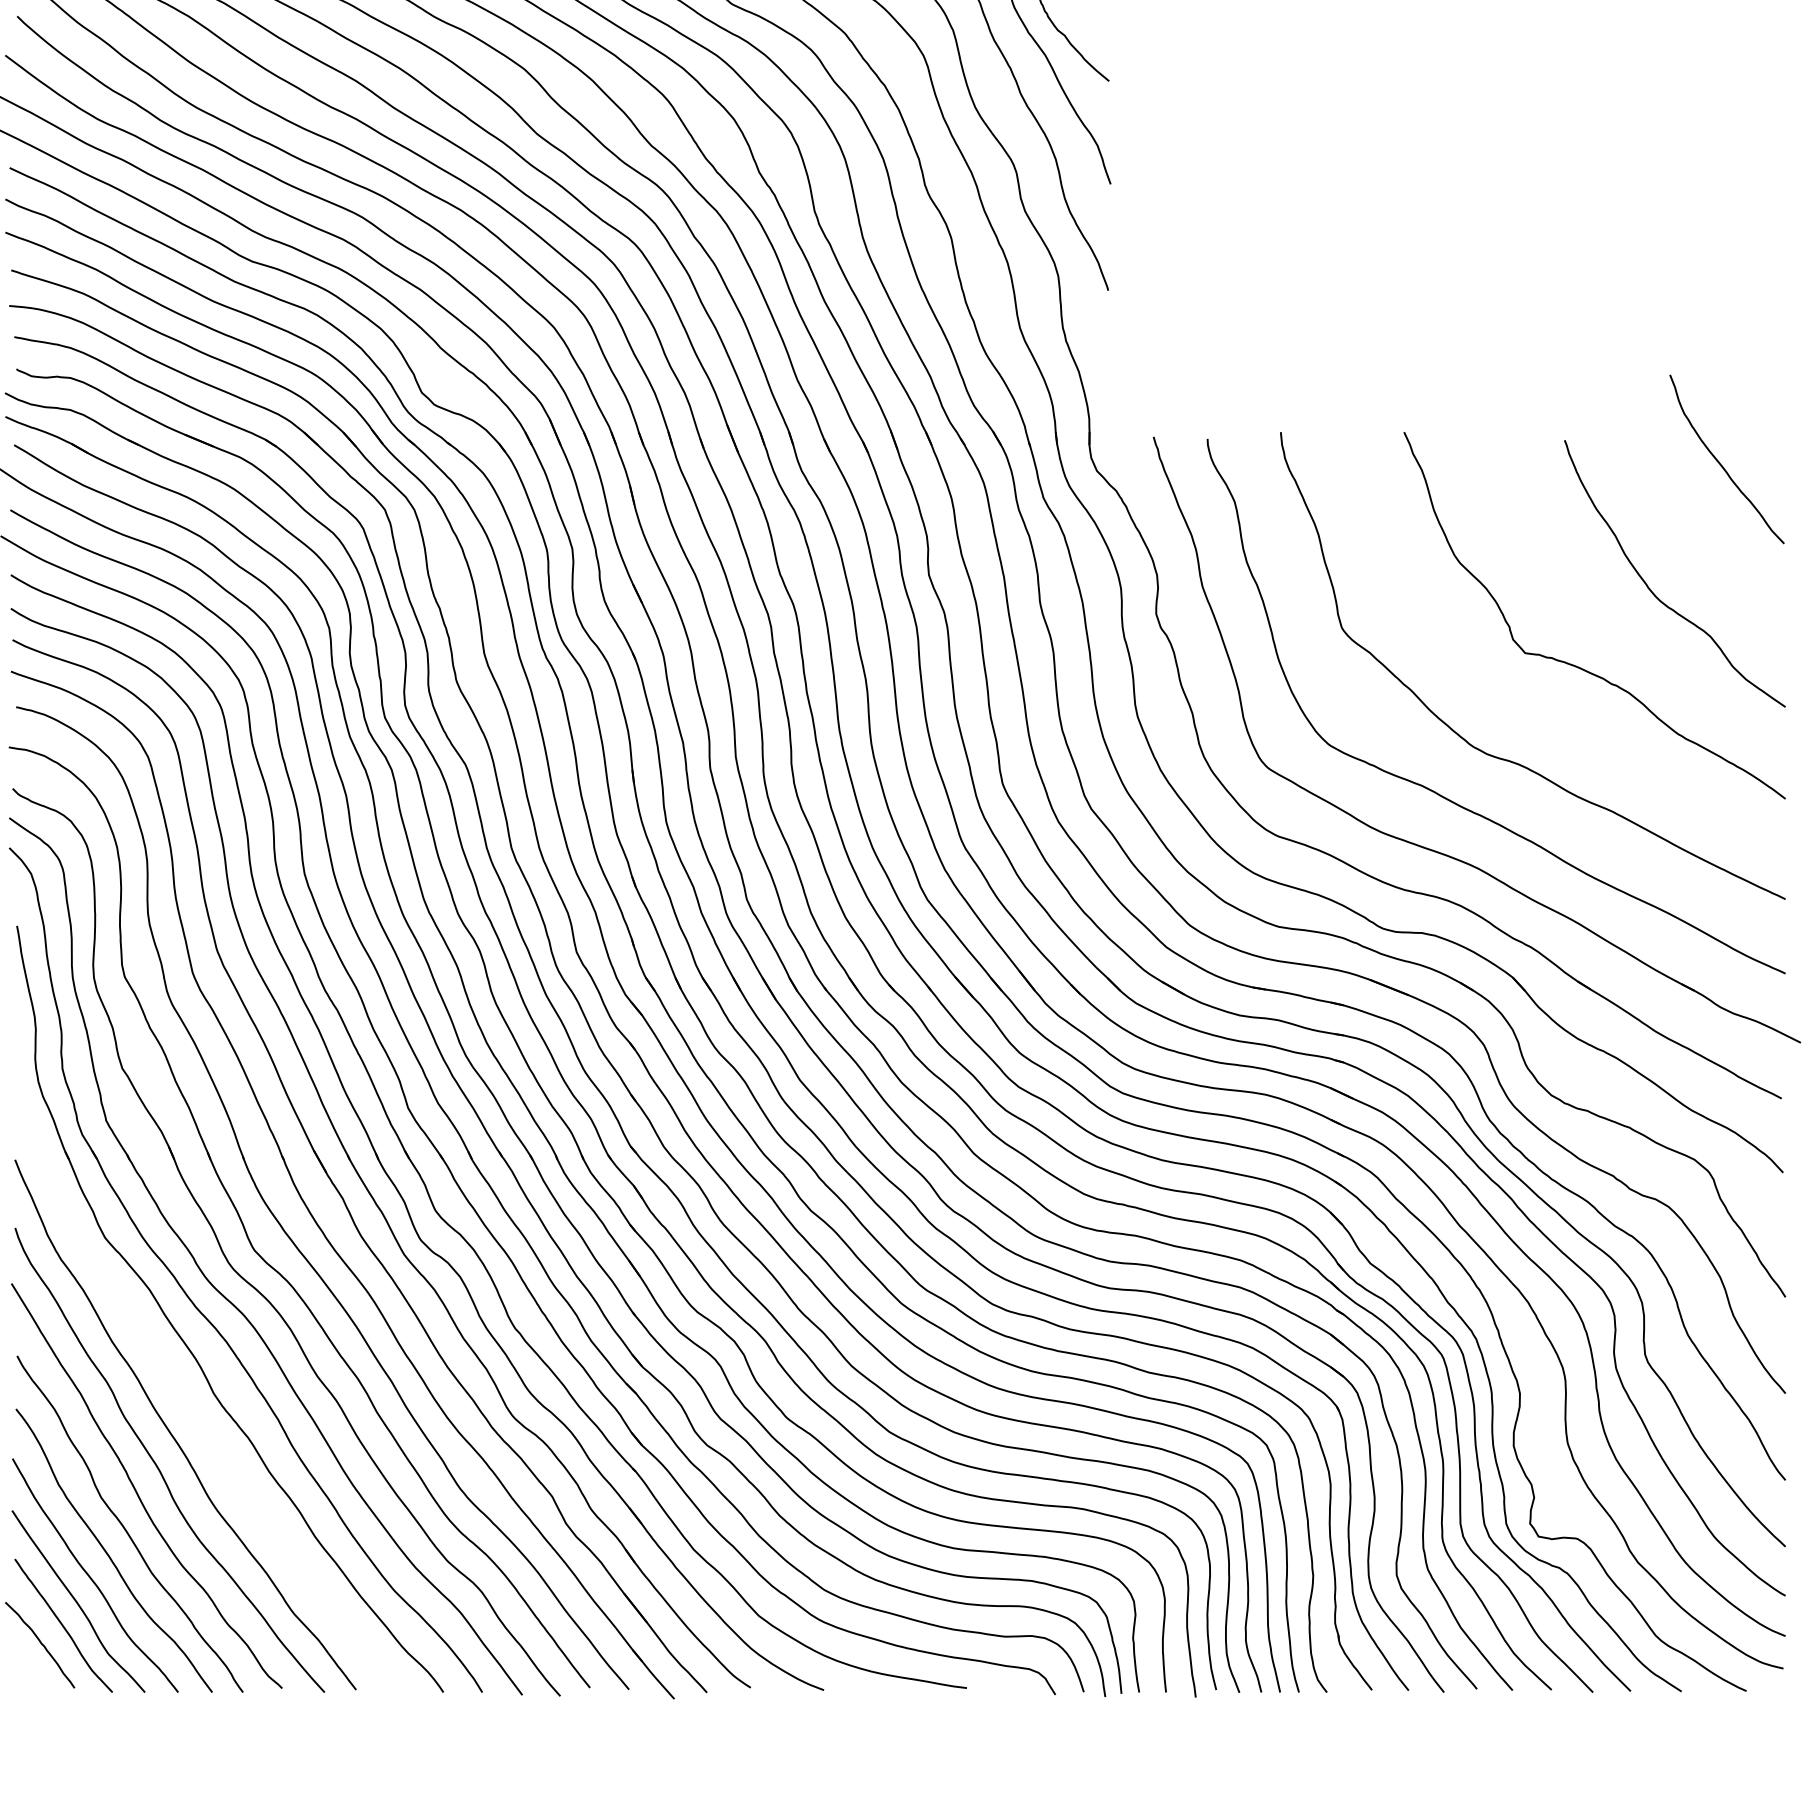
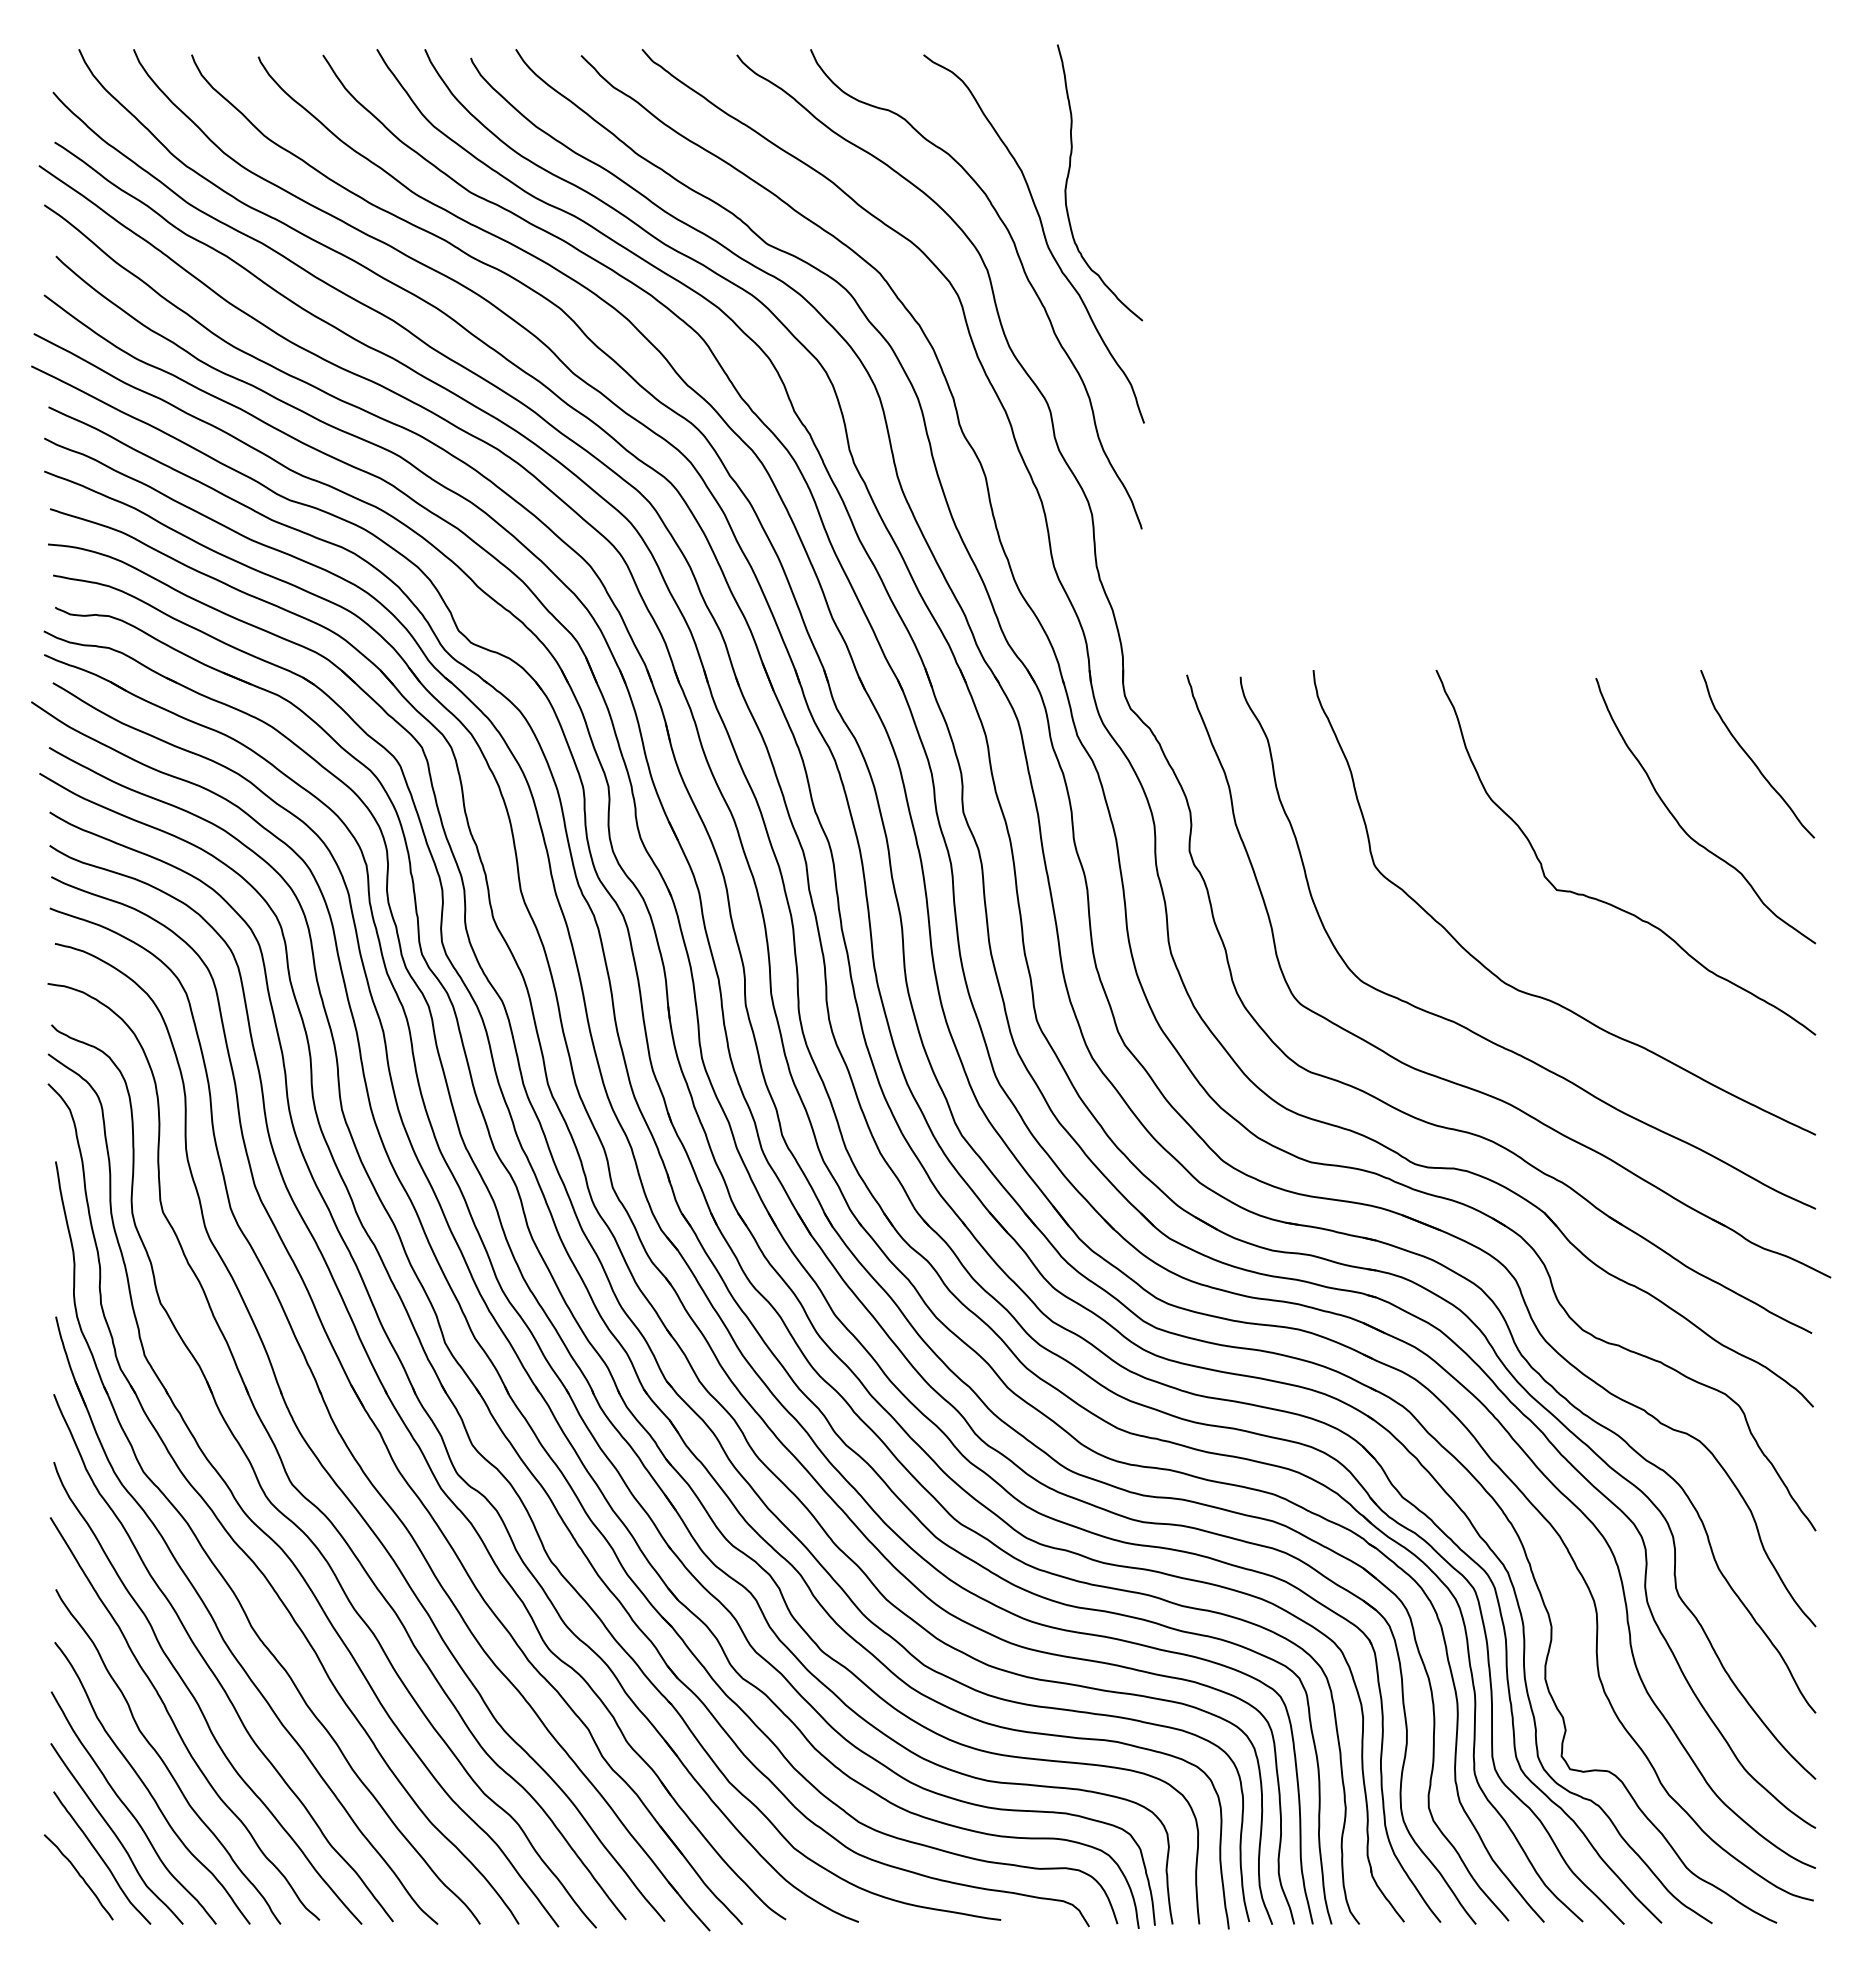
curve: (1719, 461) -> (1750, 756), moved
part: (183, 1400) -> (221, 1633), added

